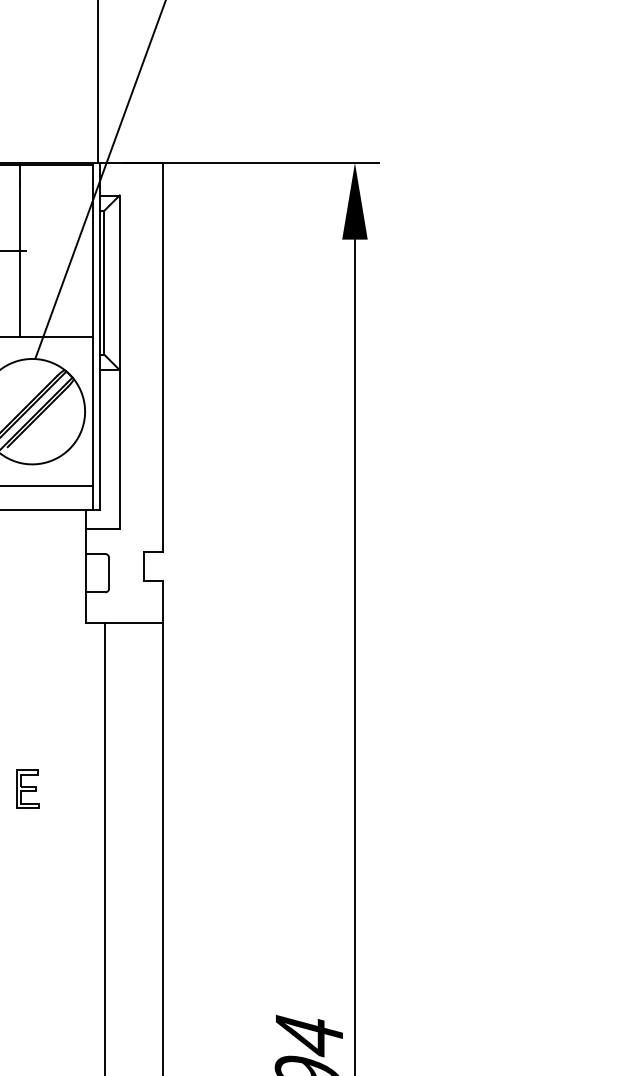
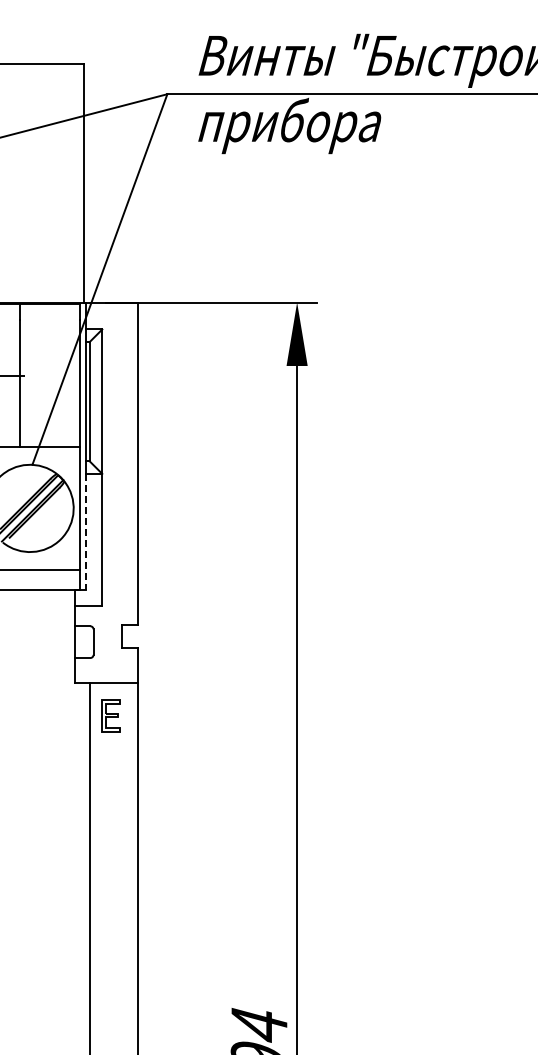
line: (100, 439) -> (86, 531), solid -> dashed
part: (26, 788) -> (110, 715), moved

